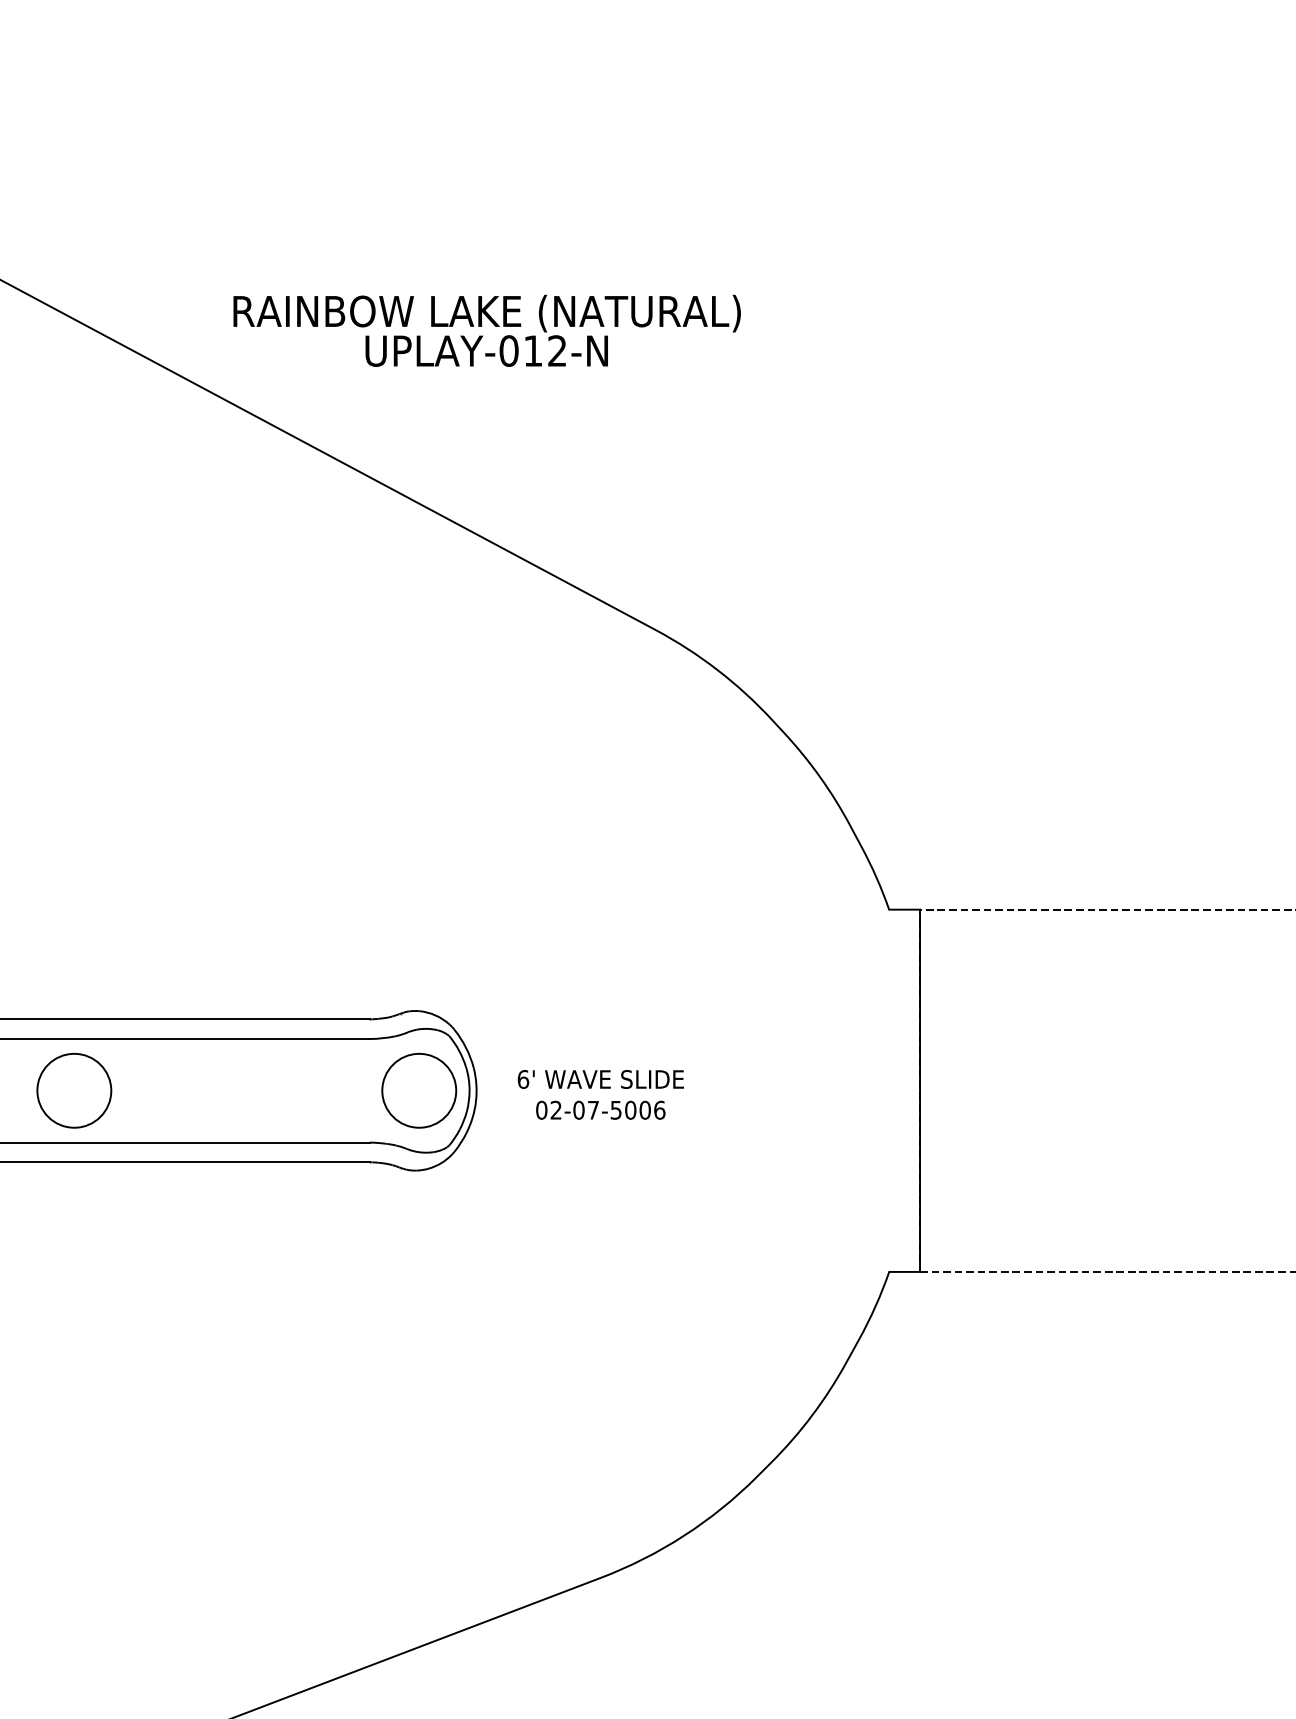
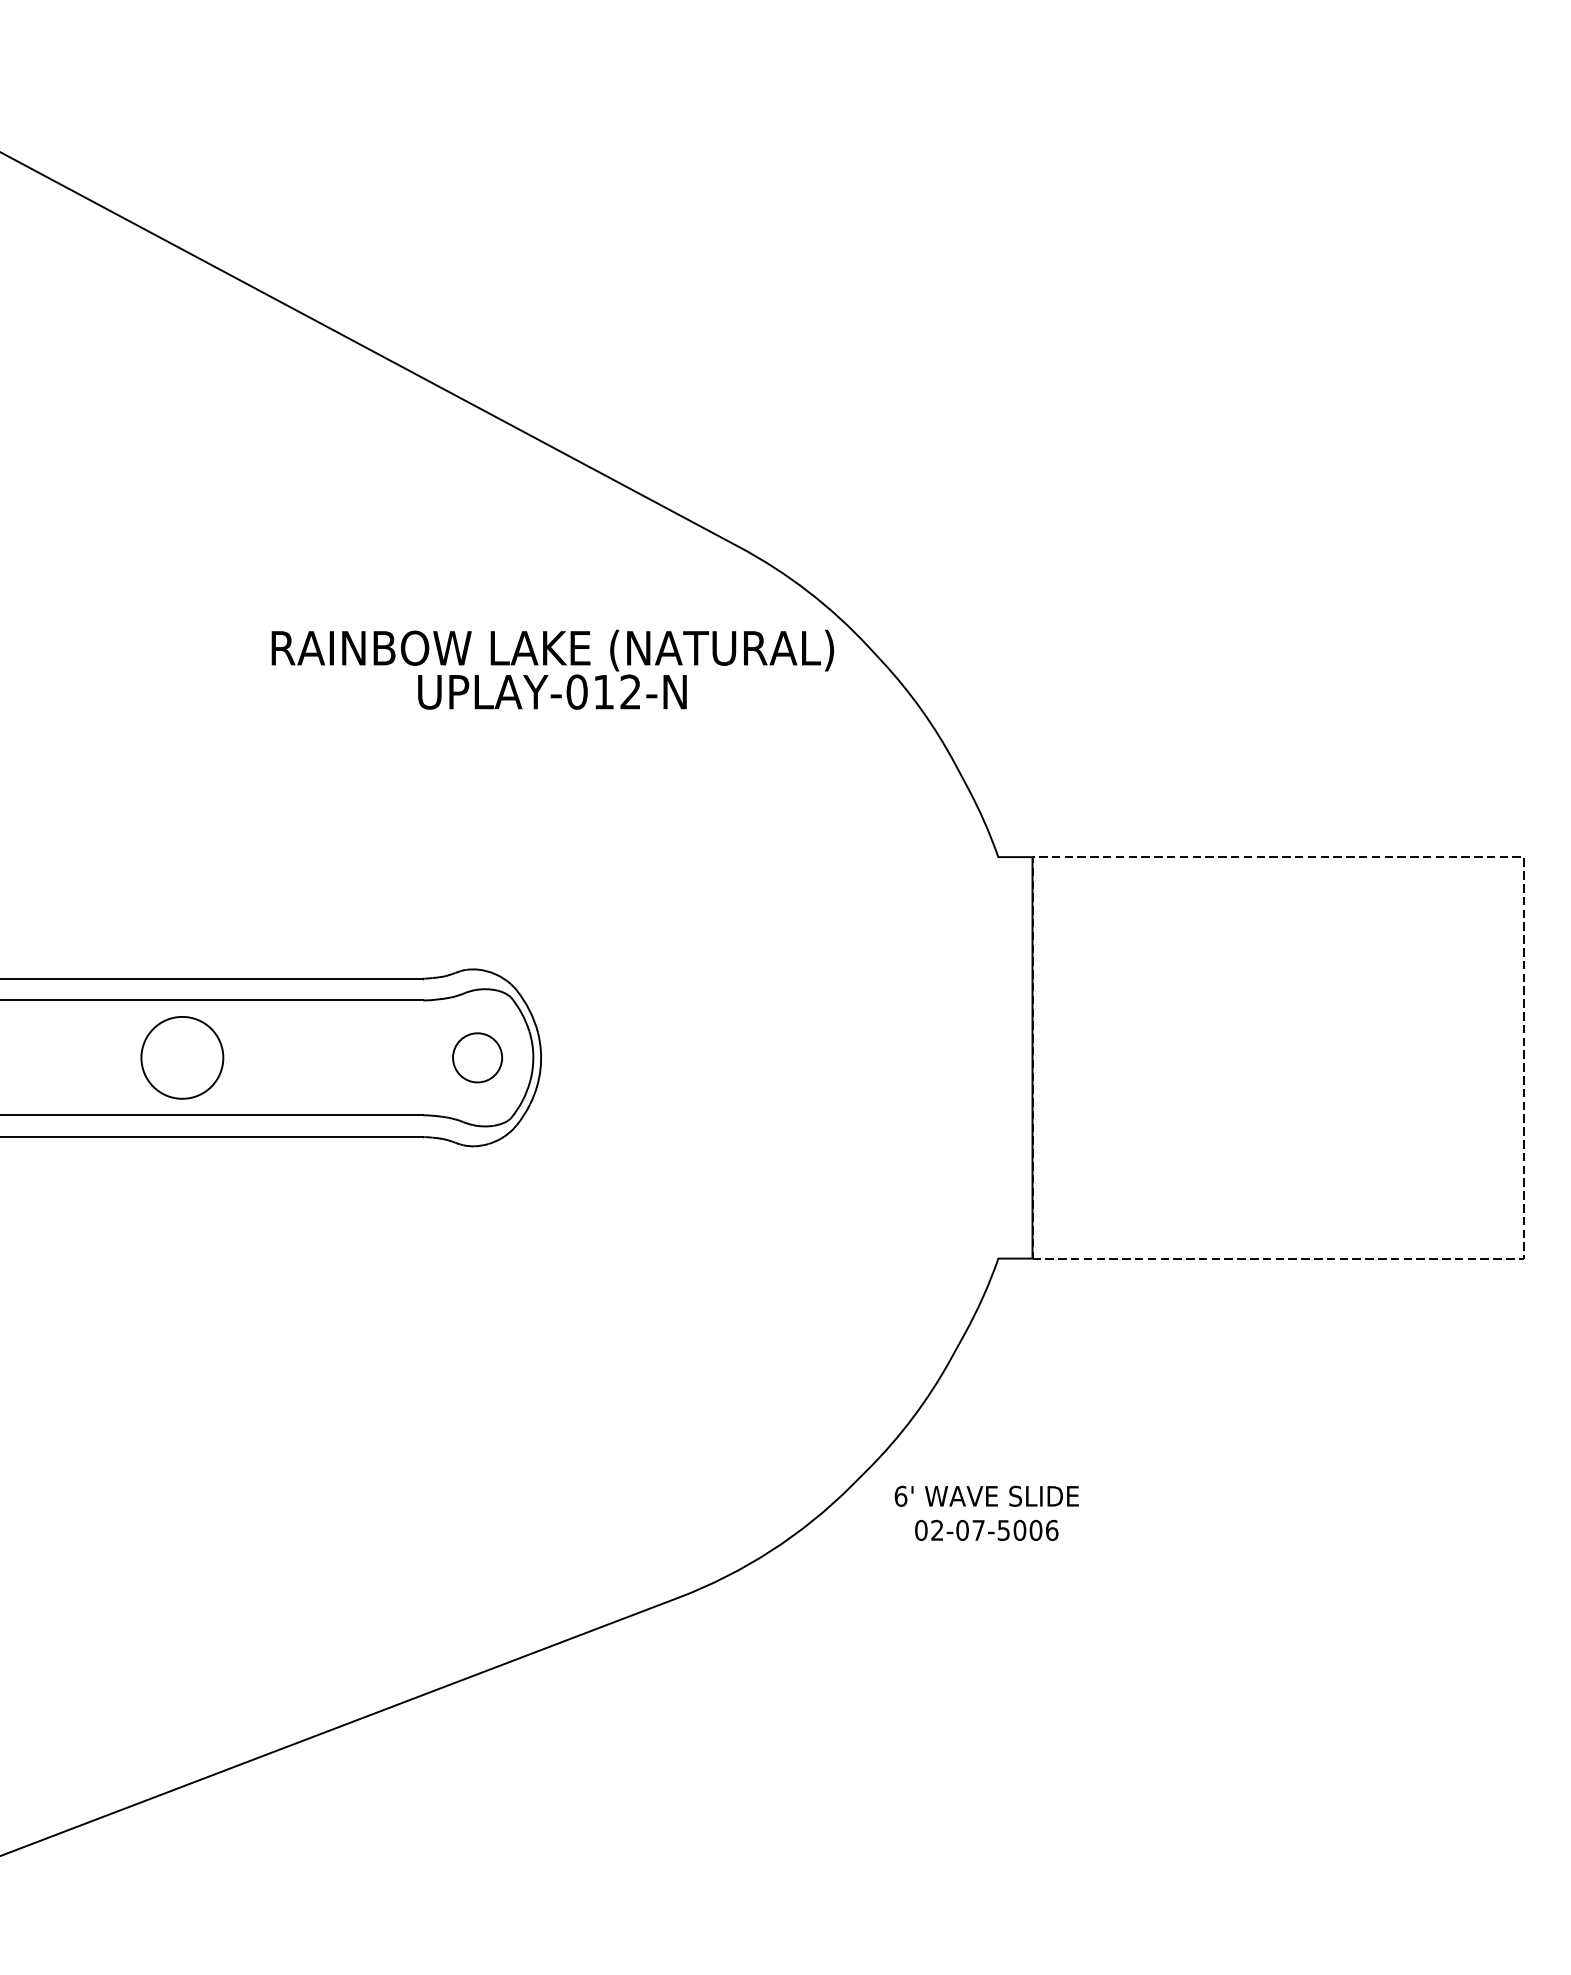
text: (486, 330) -> (552, 669), moved
circle: (74, 1090) -> (182, 1057), moved
circle: (419, 1090) -> (477, 1057), size x0.6
text: (600, 1094) -> (986, 1512), moved

